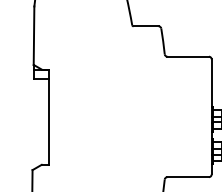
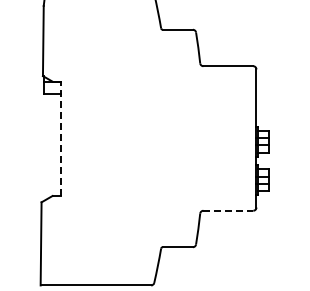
line: (48, 116) -> (60, 138), solid -> dashed
line: (188, 176) -> (228, 210), solid -> dashed

